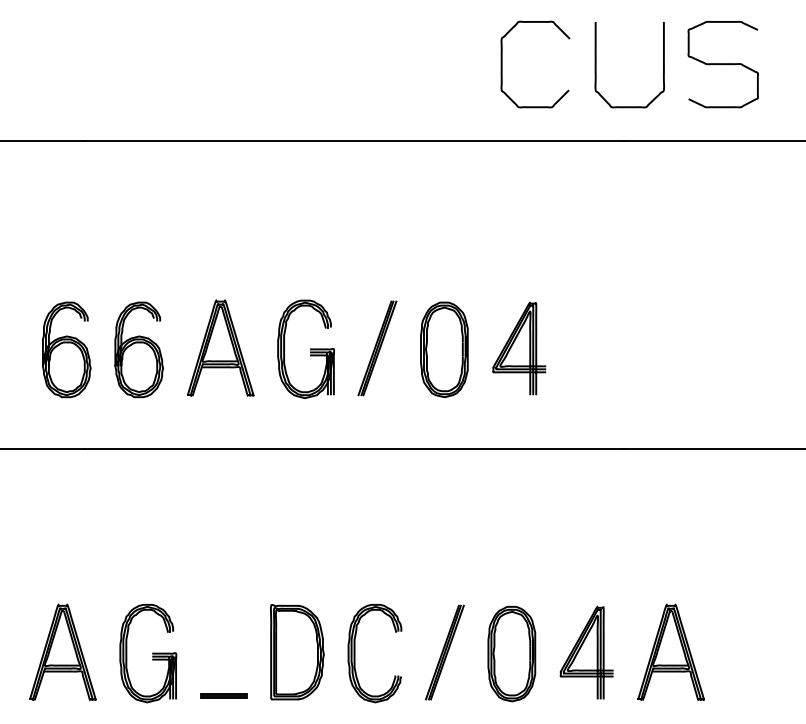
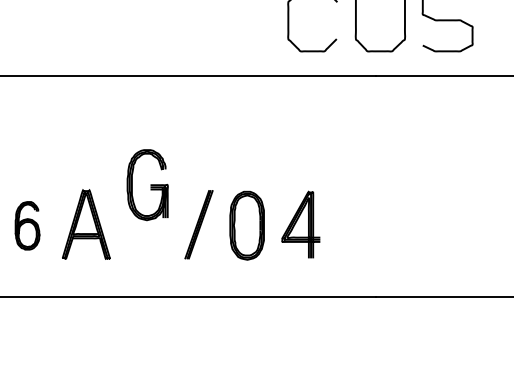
part: (305, 348) -> (147, 184), moved
part: (138, 349) -> (27, 225), size x0.7

